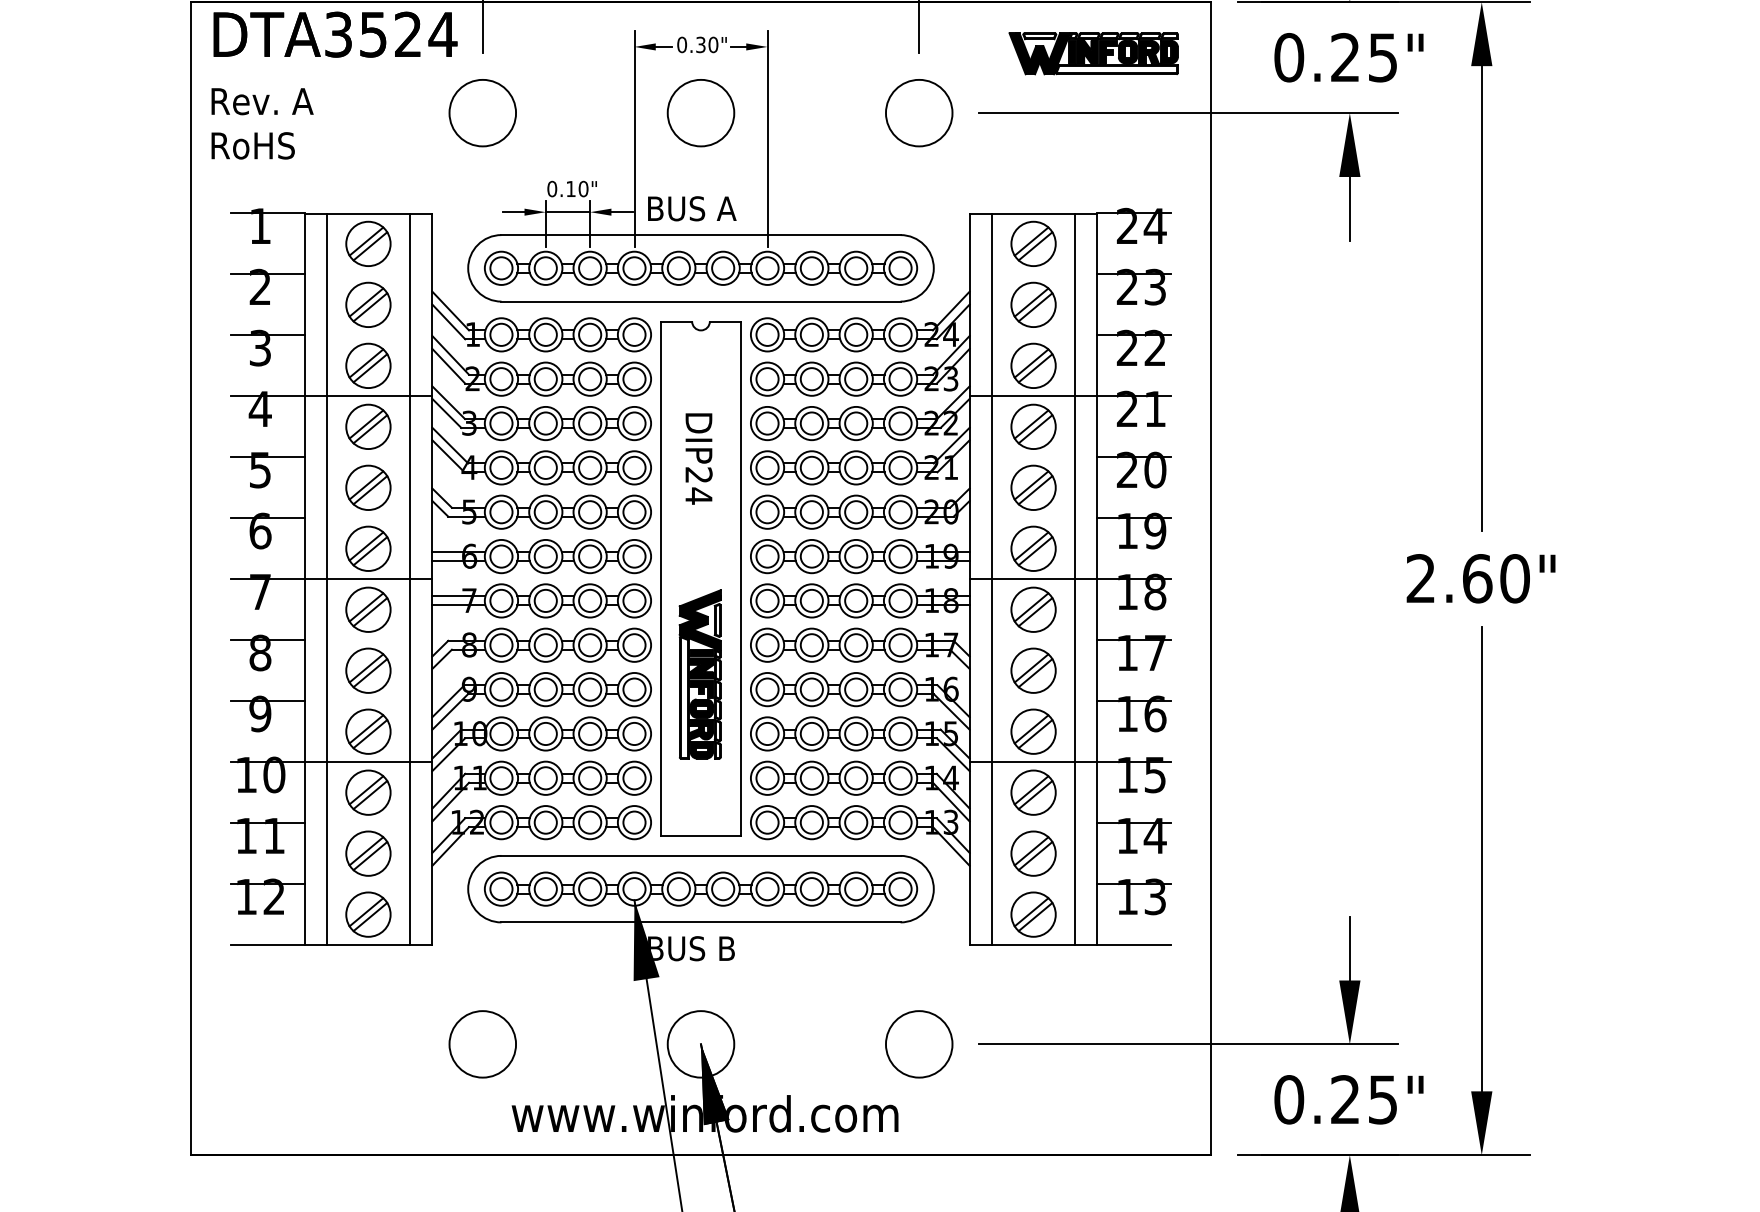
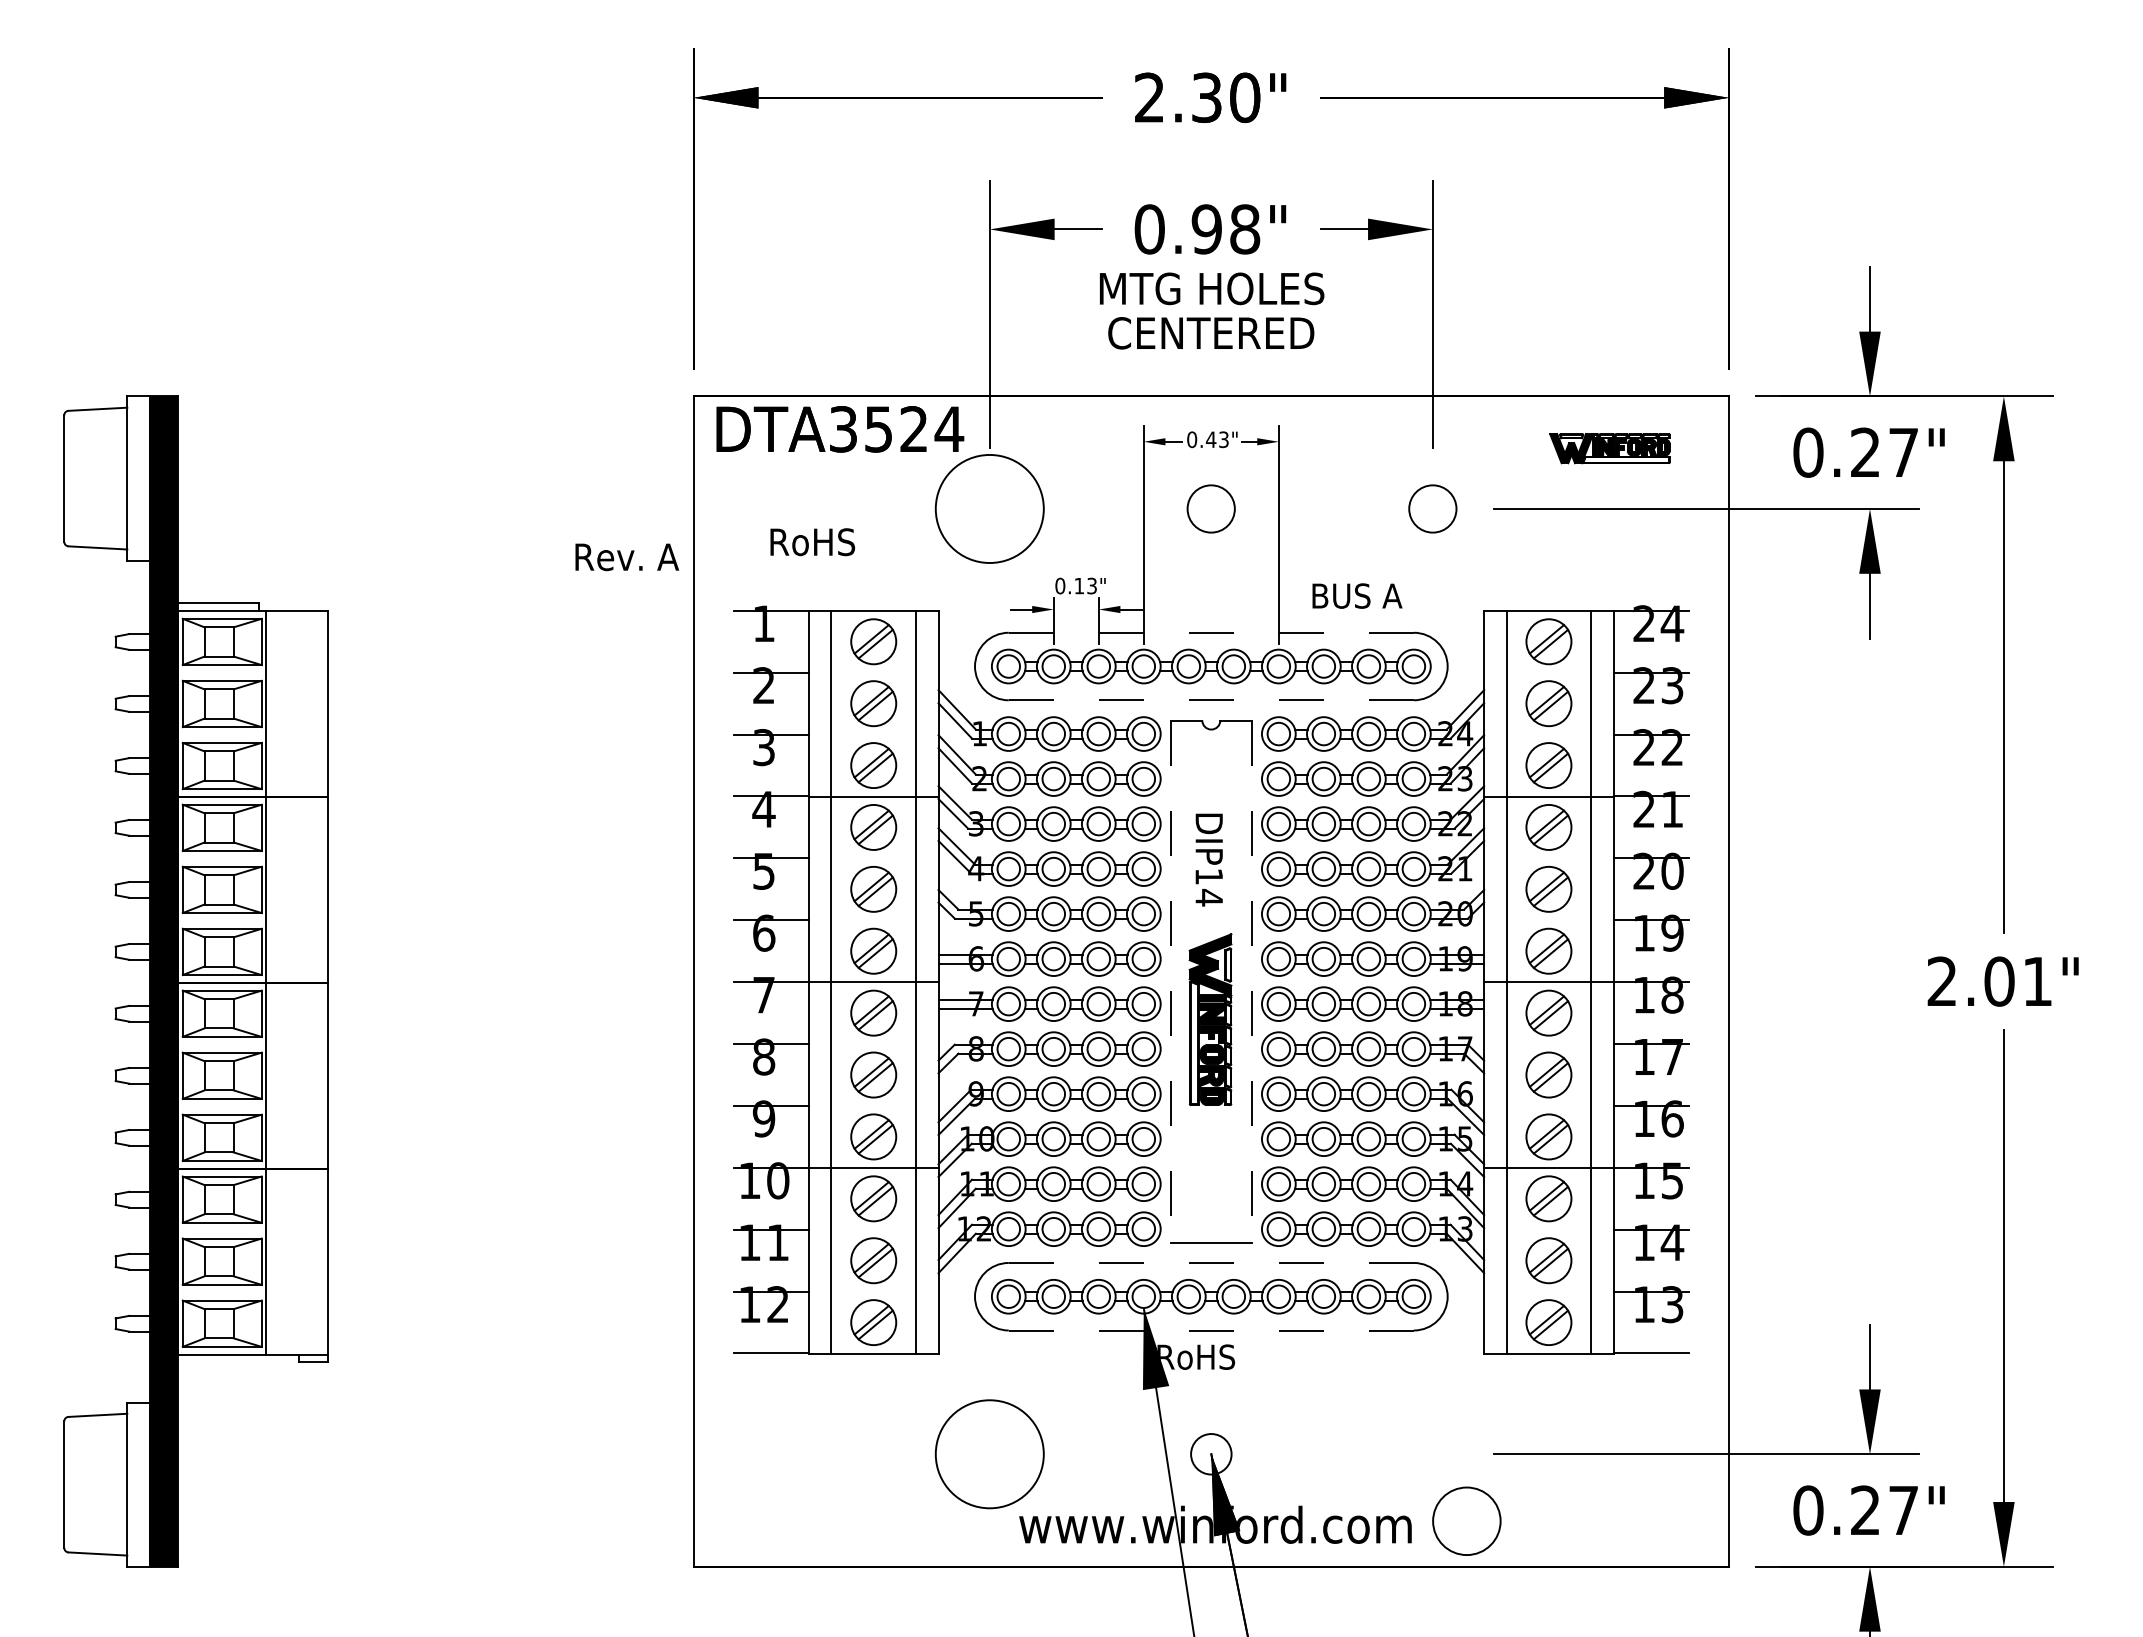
text: (706, 44) -> (1216, 439), 0.30" -> 0.43"
part: (1093, 53) -> (1609, 448), size x0.7
text: (1382, 57) -> (1903, 452), 0.25" -> 0.27"
text: (262, 101) -> (627, 557), moved
circle: (482, 112) -> (989, 508), size x1.6
circle: (700, 112) -> (1210, 508), size x0.7
circle: (918, 112) -> (1432, 508), size x0.7
text: (252, 146) -> (812, 542), moved
text: (583, 188) -> (1092, 585), 0.10" -> 0.13"
text: (692, 208) -> (1357, 595), moved
line: (567, 212) -> (1075, 609), removed
line: (701, 234) -> (1211, 632), solid -> dashed
line: (701, 301) -> (1211, 700), solid -> dashed
text: (699, 475) -> (1209, 876), DIP24 -> DIP14
text: (1496, 578) -> (2018, 981), 2.60" -> 2.01"
line: (660, 579) -> (1170, 982), solid -> dashed
line: (740, 579) -> (1251, 982), solid -> dashed
part: (700, 674) -> (1210, 1019), moved
line: (701, 855) -> (1211, 1262), solid -> dashed
line: (701, 922) -> (1211, 1330), solid -> dashed
text: (692, 948) -> (1202, 1356), BUS B -> RoHS
circle: (918, 1043) -> (1466, 1520), moved
circle: (482, 1044) -> (989, 1454), size x1.6
circle: (701, 1044) -> (1211, 1454), size x0.6
text: (1382, 1099) -> (1903, 1510), 0.25" -> 0.27"

